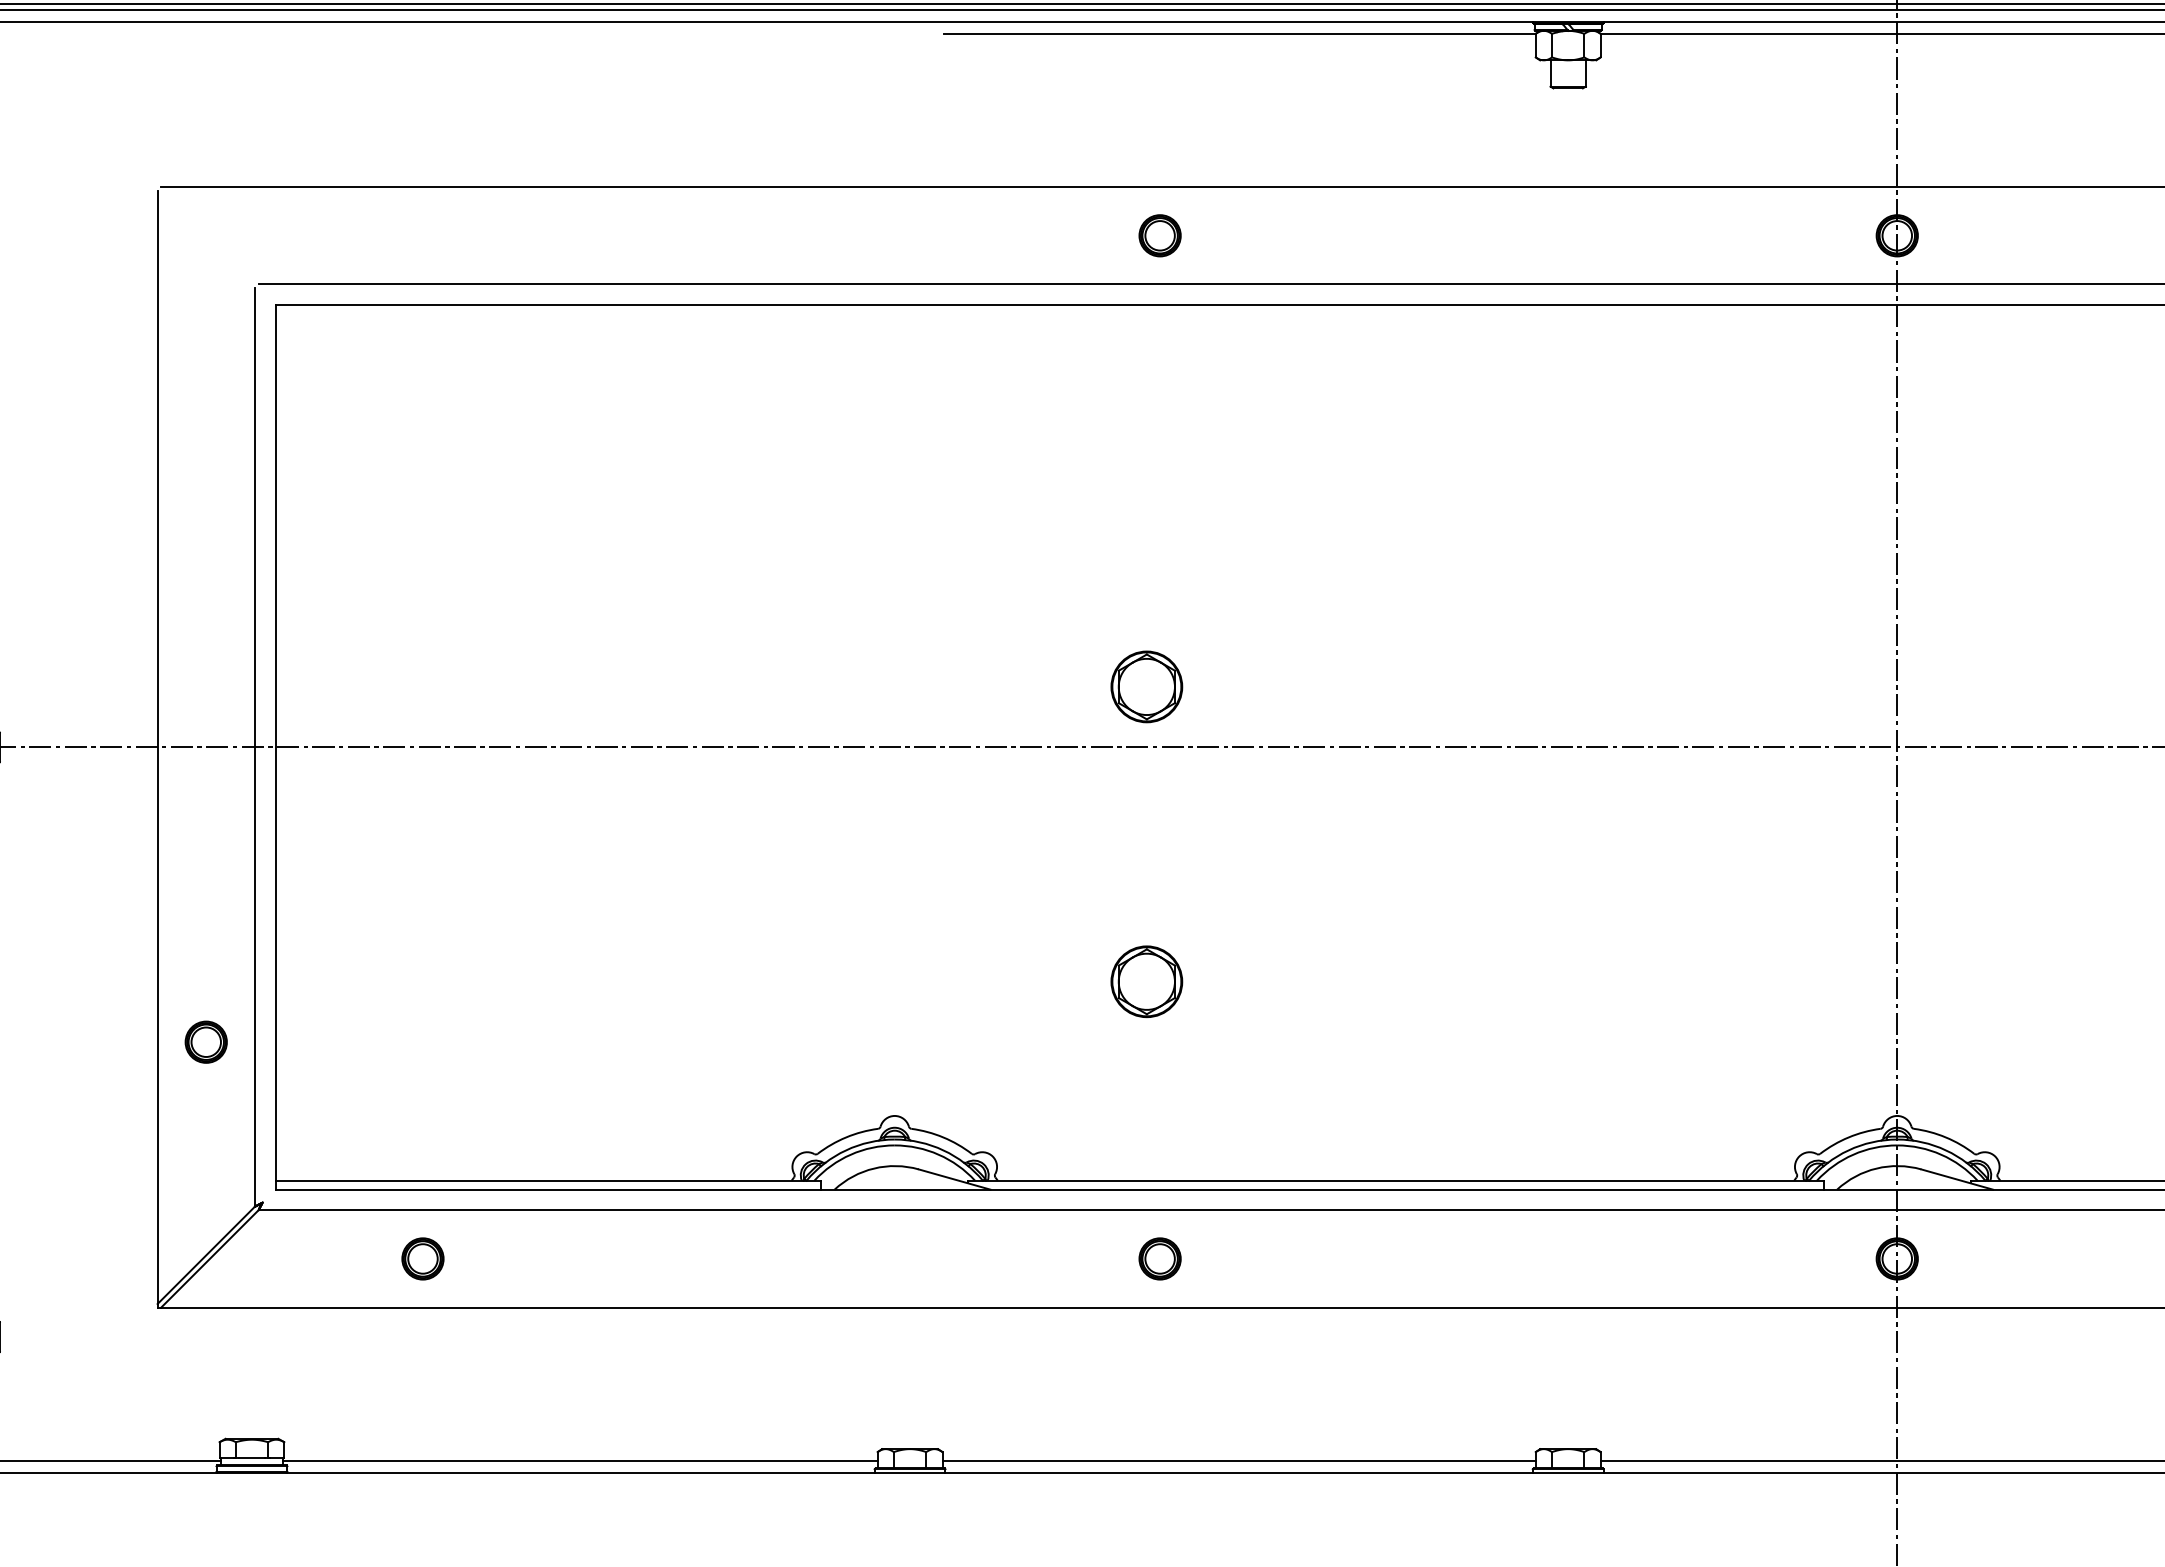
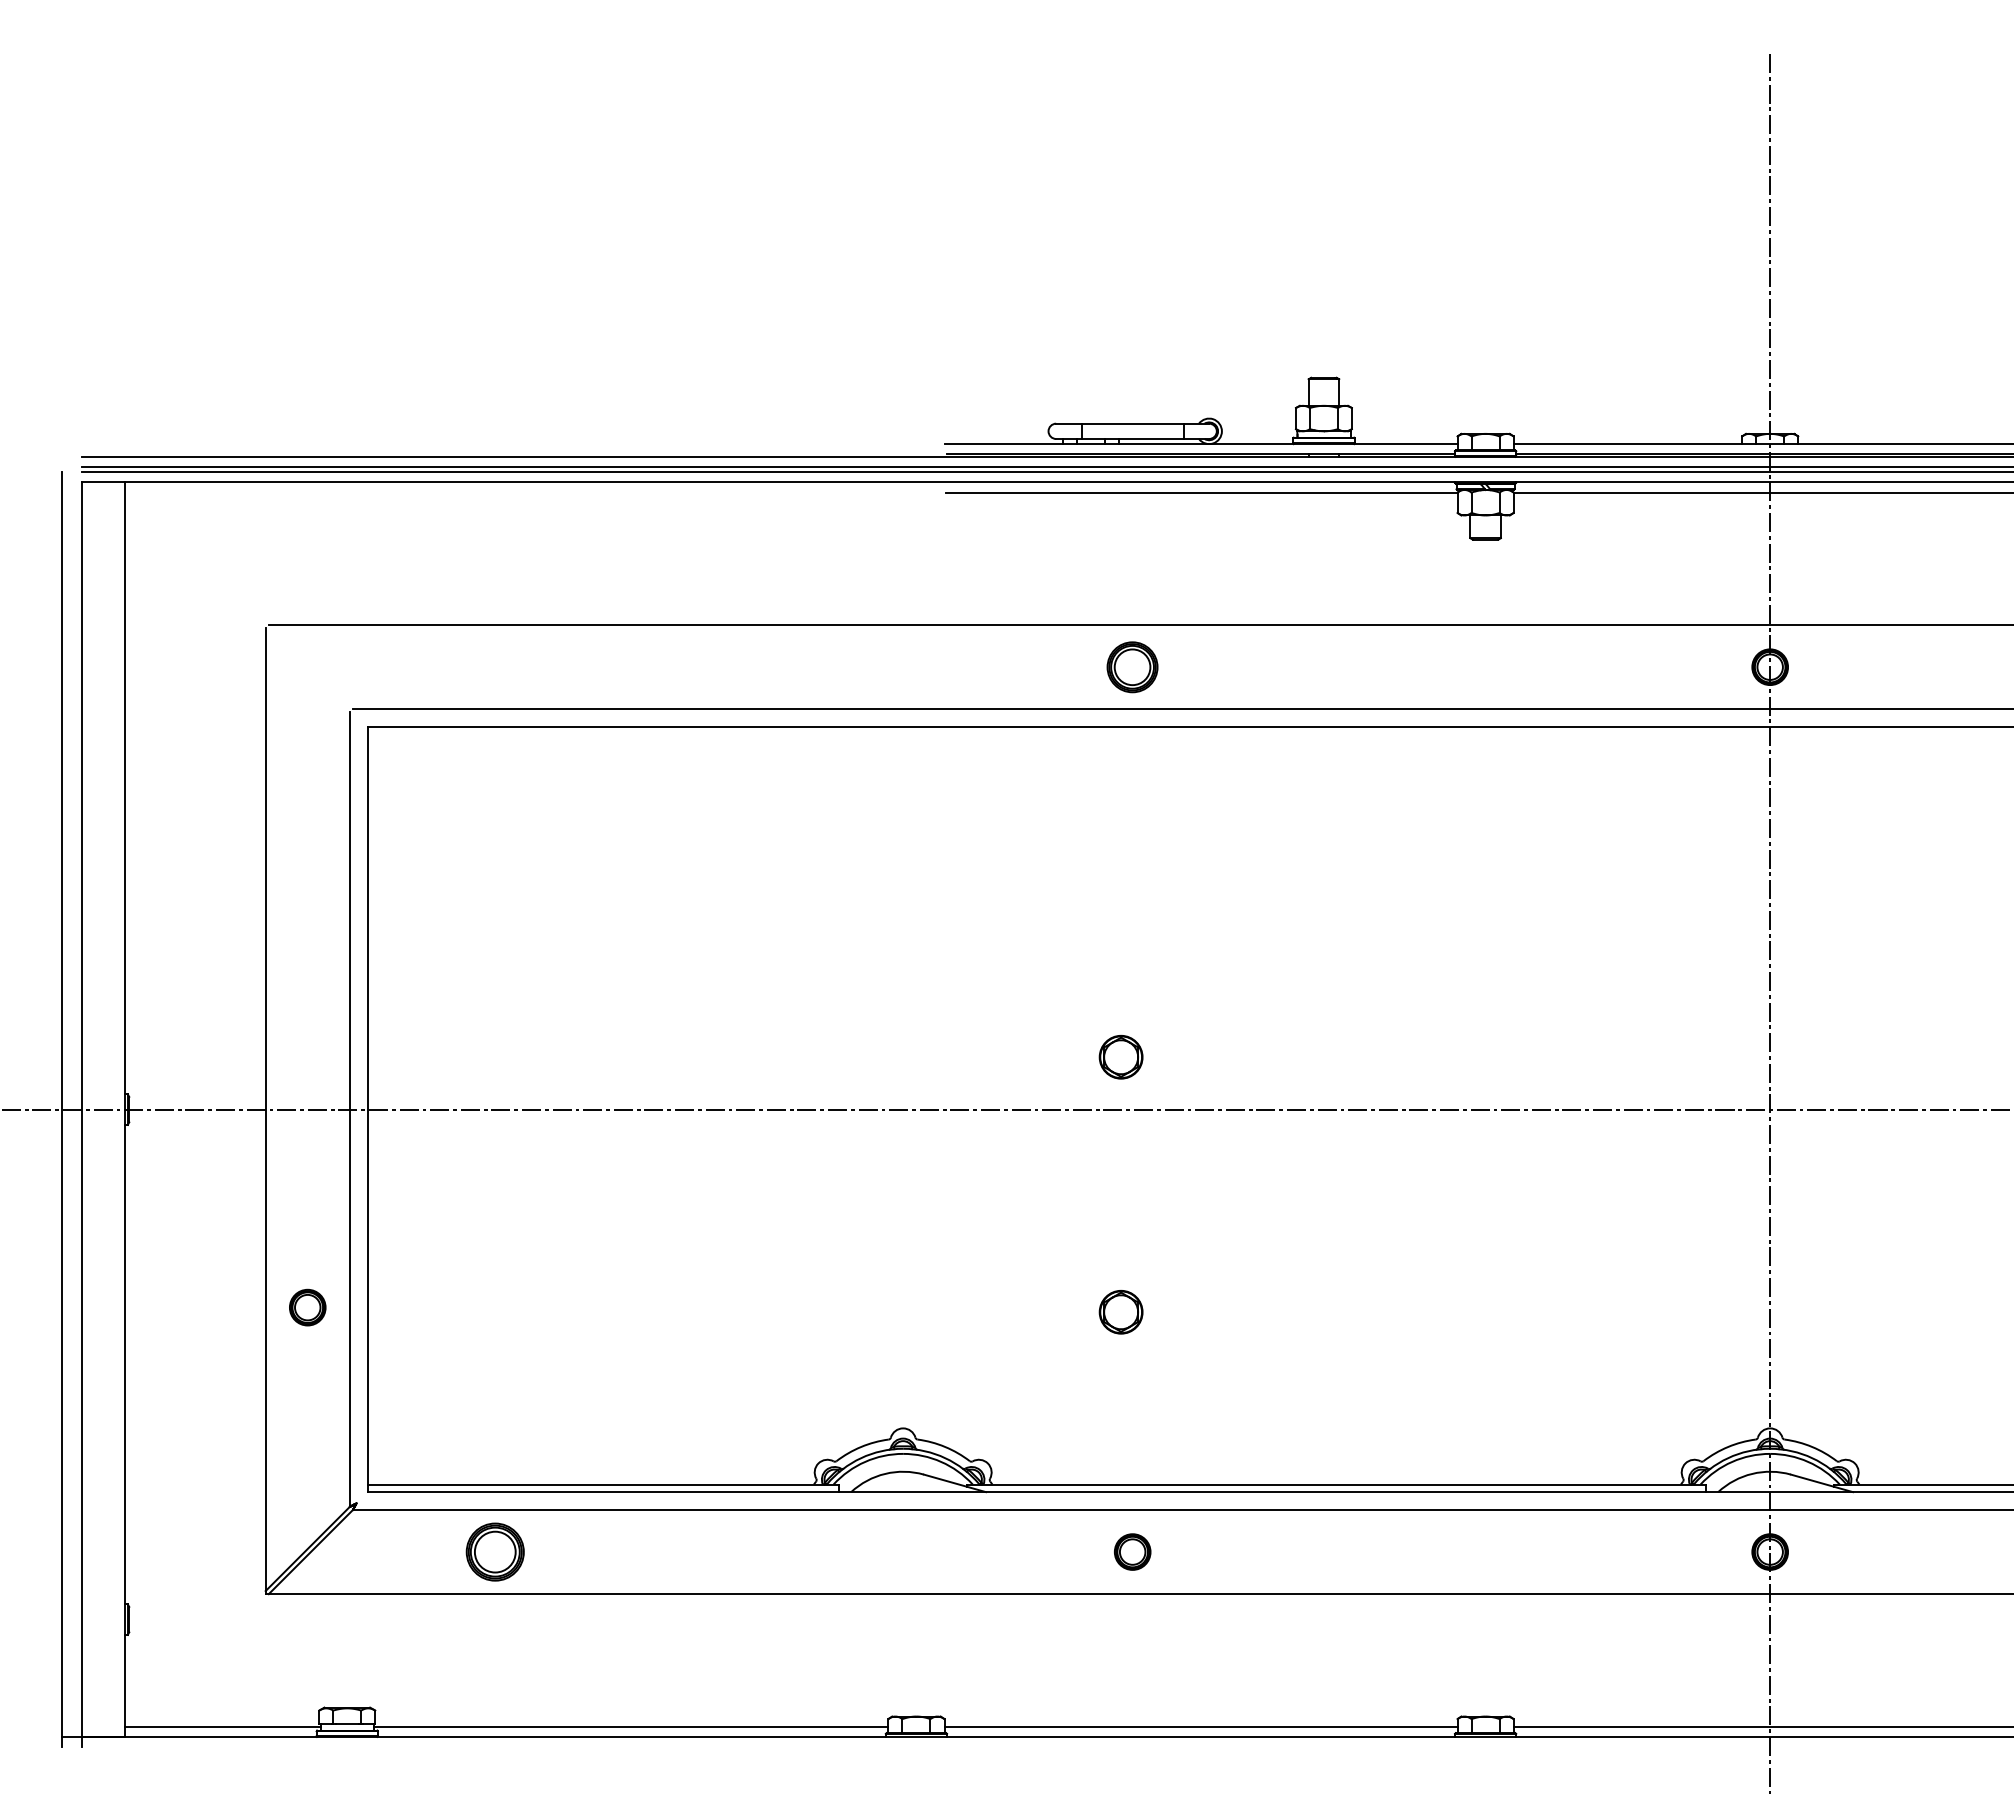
part: (1159, 234) -> (1132, 666), size x1.4
part: (1146, 685) -> (1120, 1056), size x0.7
part: (1146, 980) -> (1120, 1311), size x0.7
part: (205, 1042) -> (307, 1307), moved
part: (422, 1258) -> (494, 1551), size x1.6

